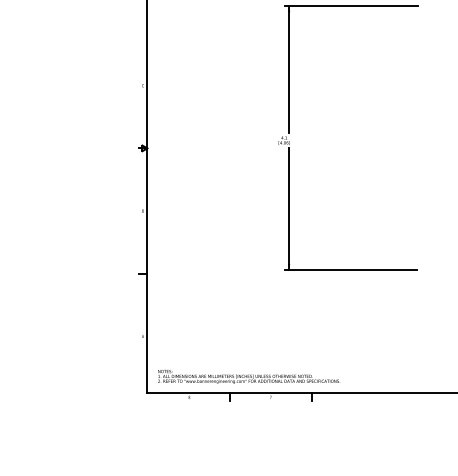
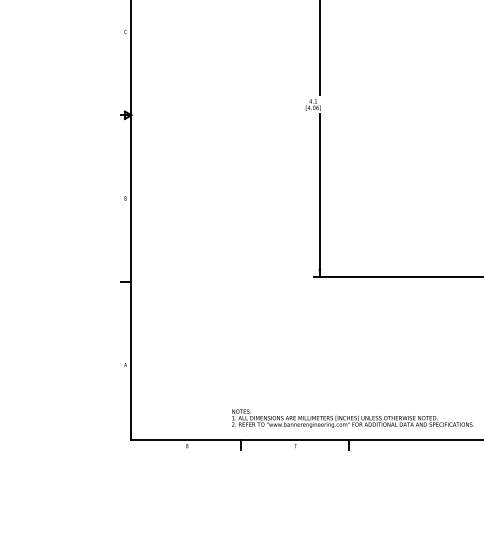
text: (248, 376) -> (352, 418), moved

